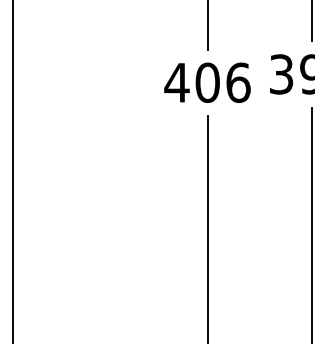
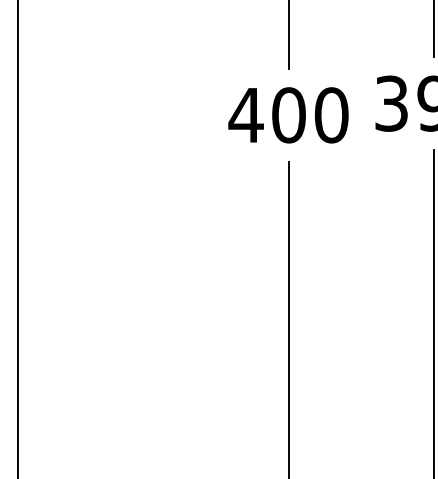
text: (238, 82) -> (331, 115), 406 -> 400

